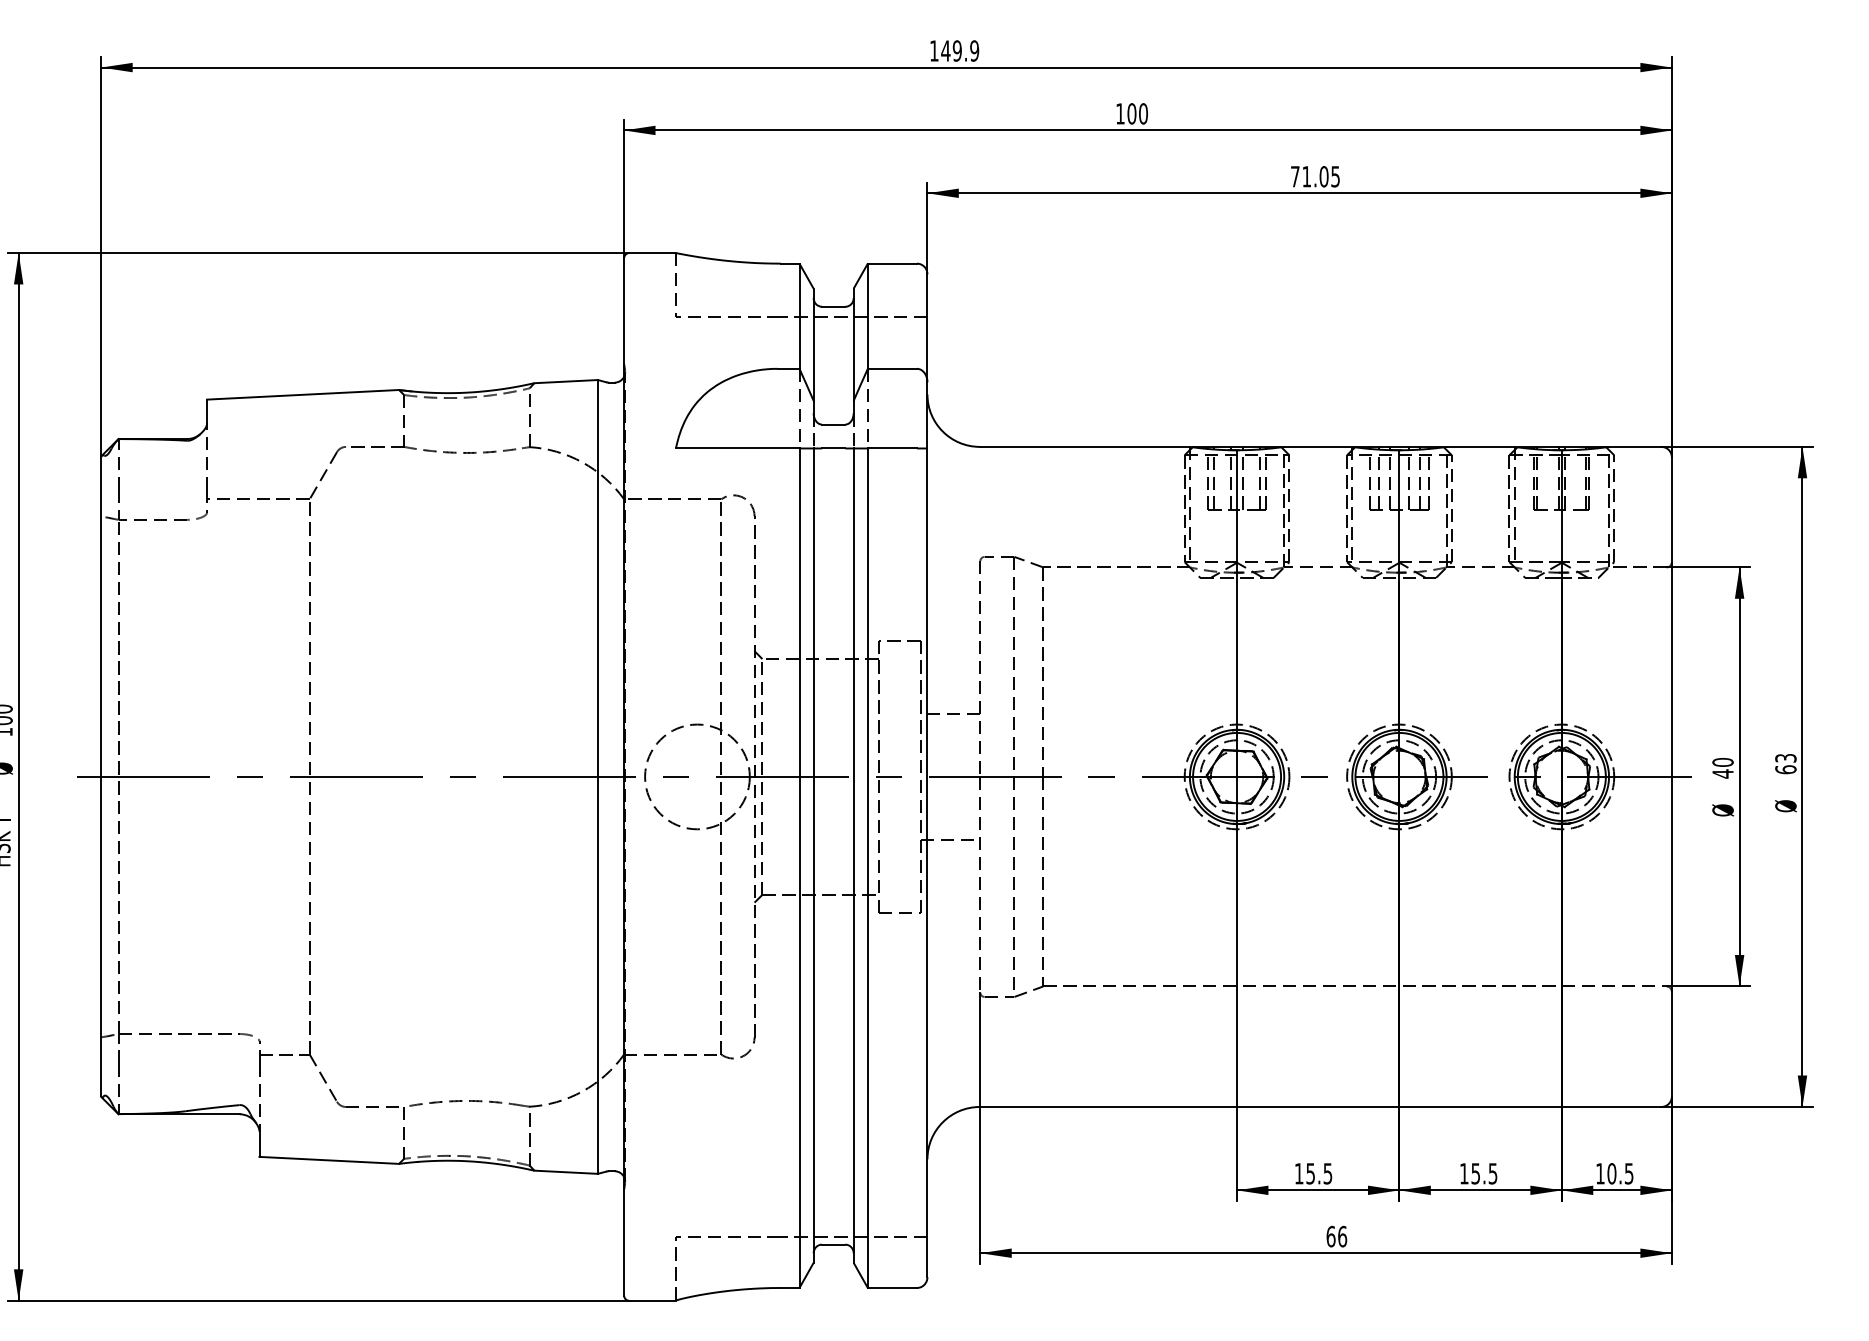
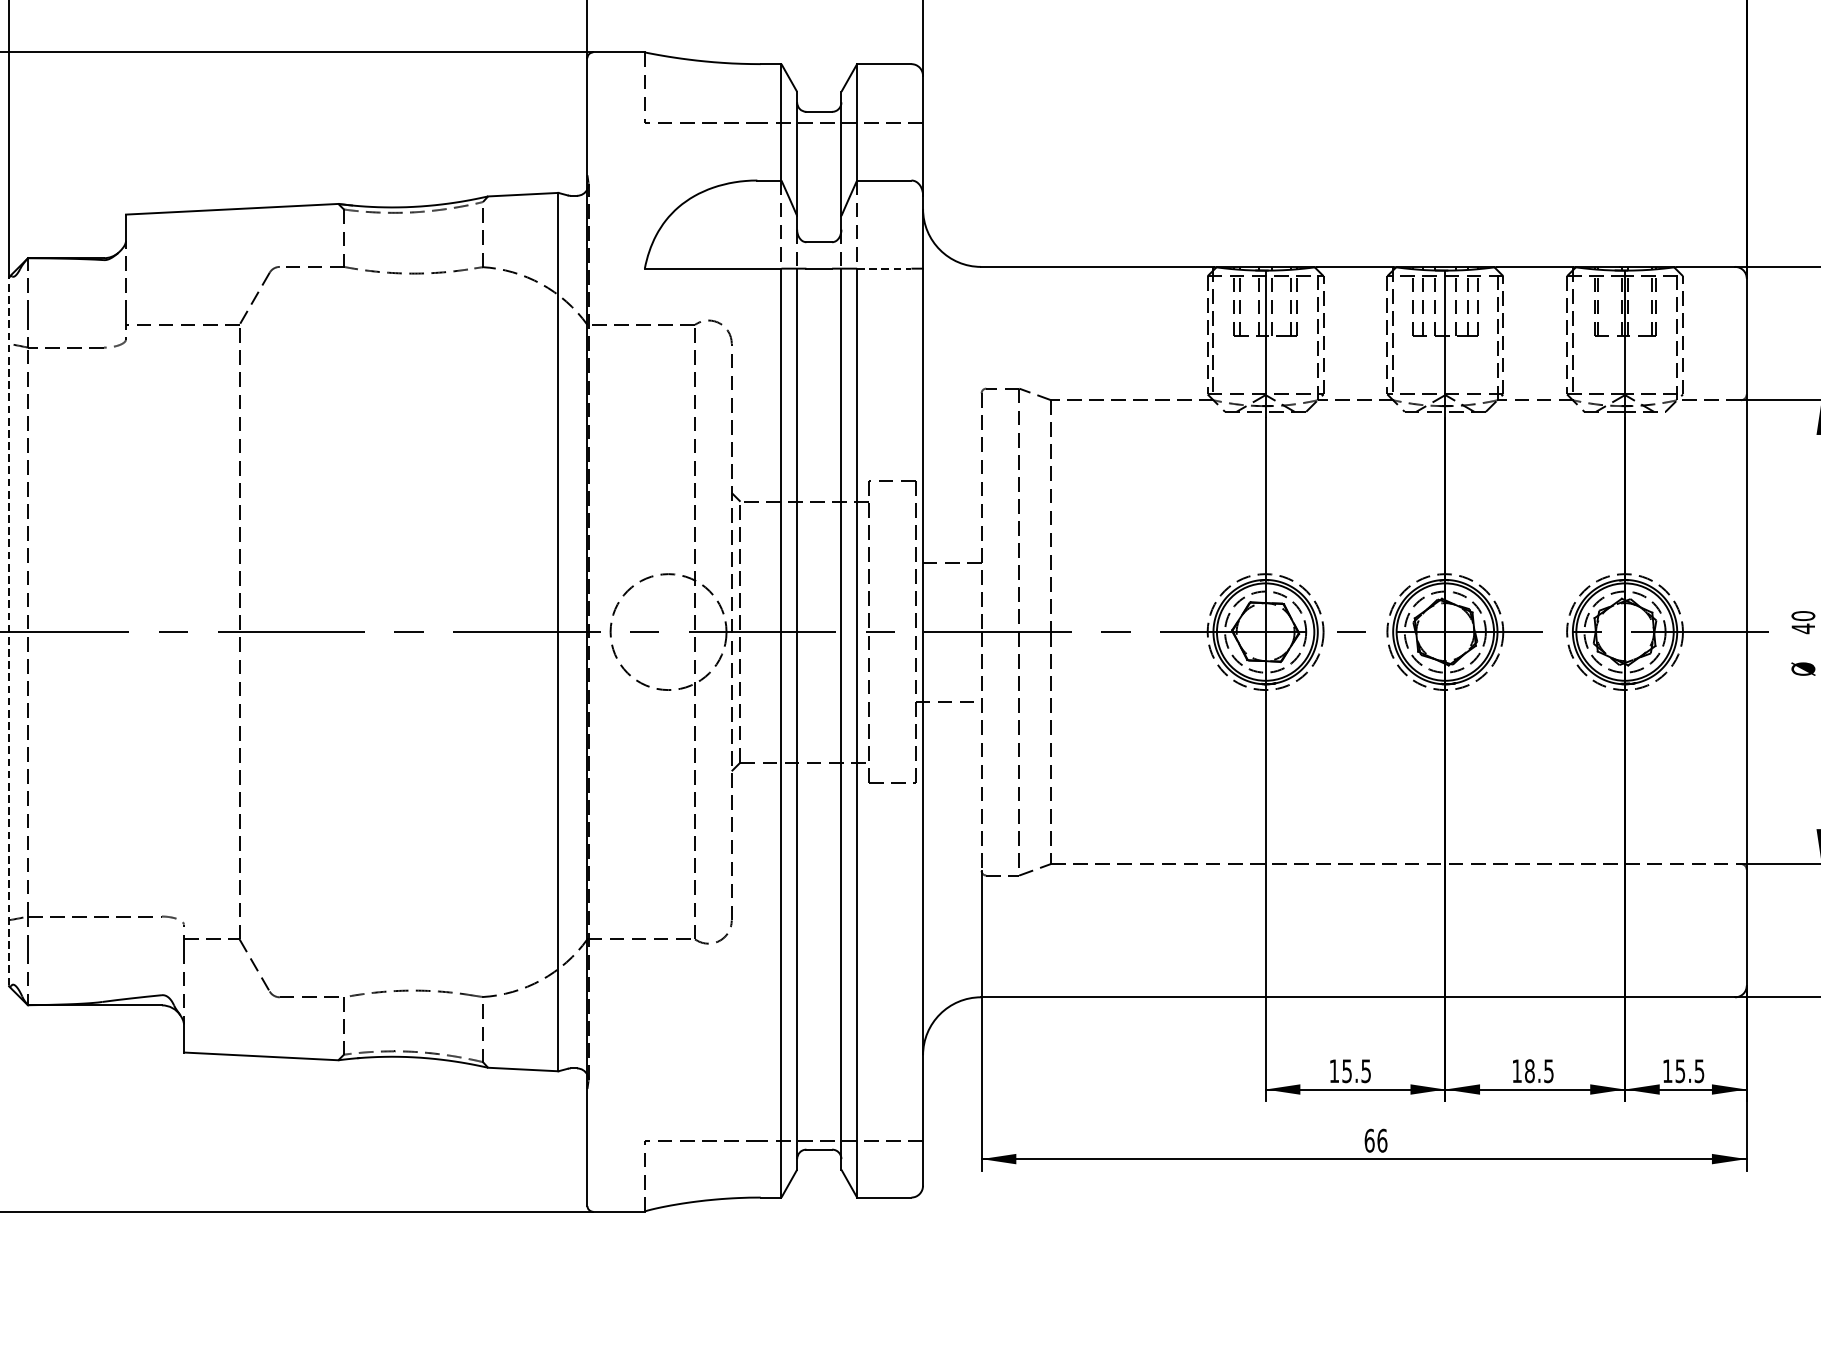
line: (892, 448) -> (884, 268), solid -> dashed
line: (101, 776) -> (9, 631), solid -> dashed
text: (1475, 1173) -> (1529, 1070), 15.5 -> 18.5
text: (1611, 1173) -> (1679, 1070), 10.5 -> 15.5

